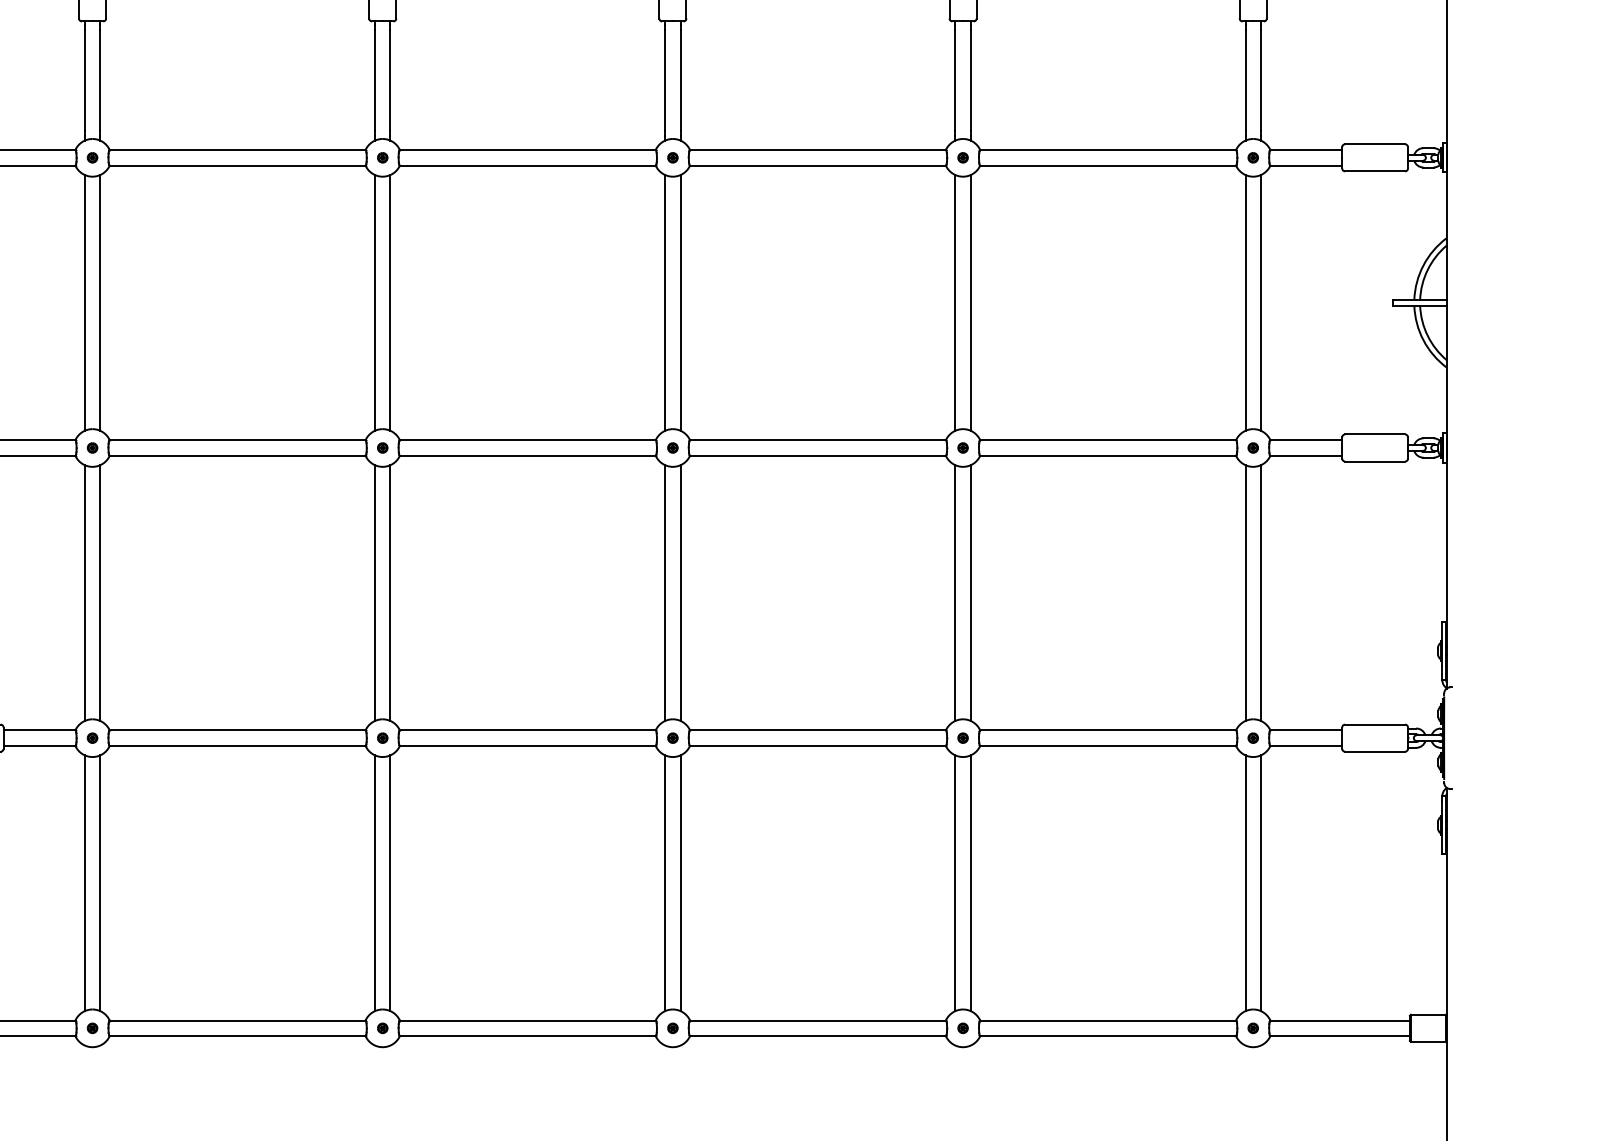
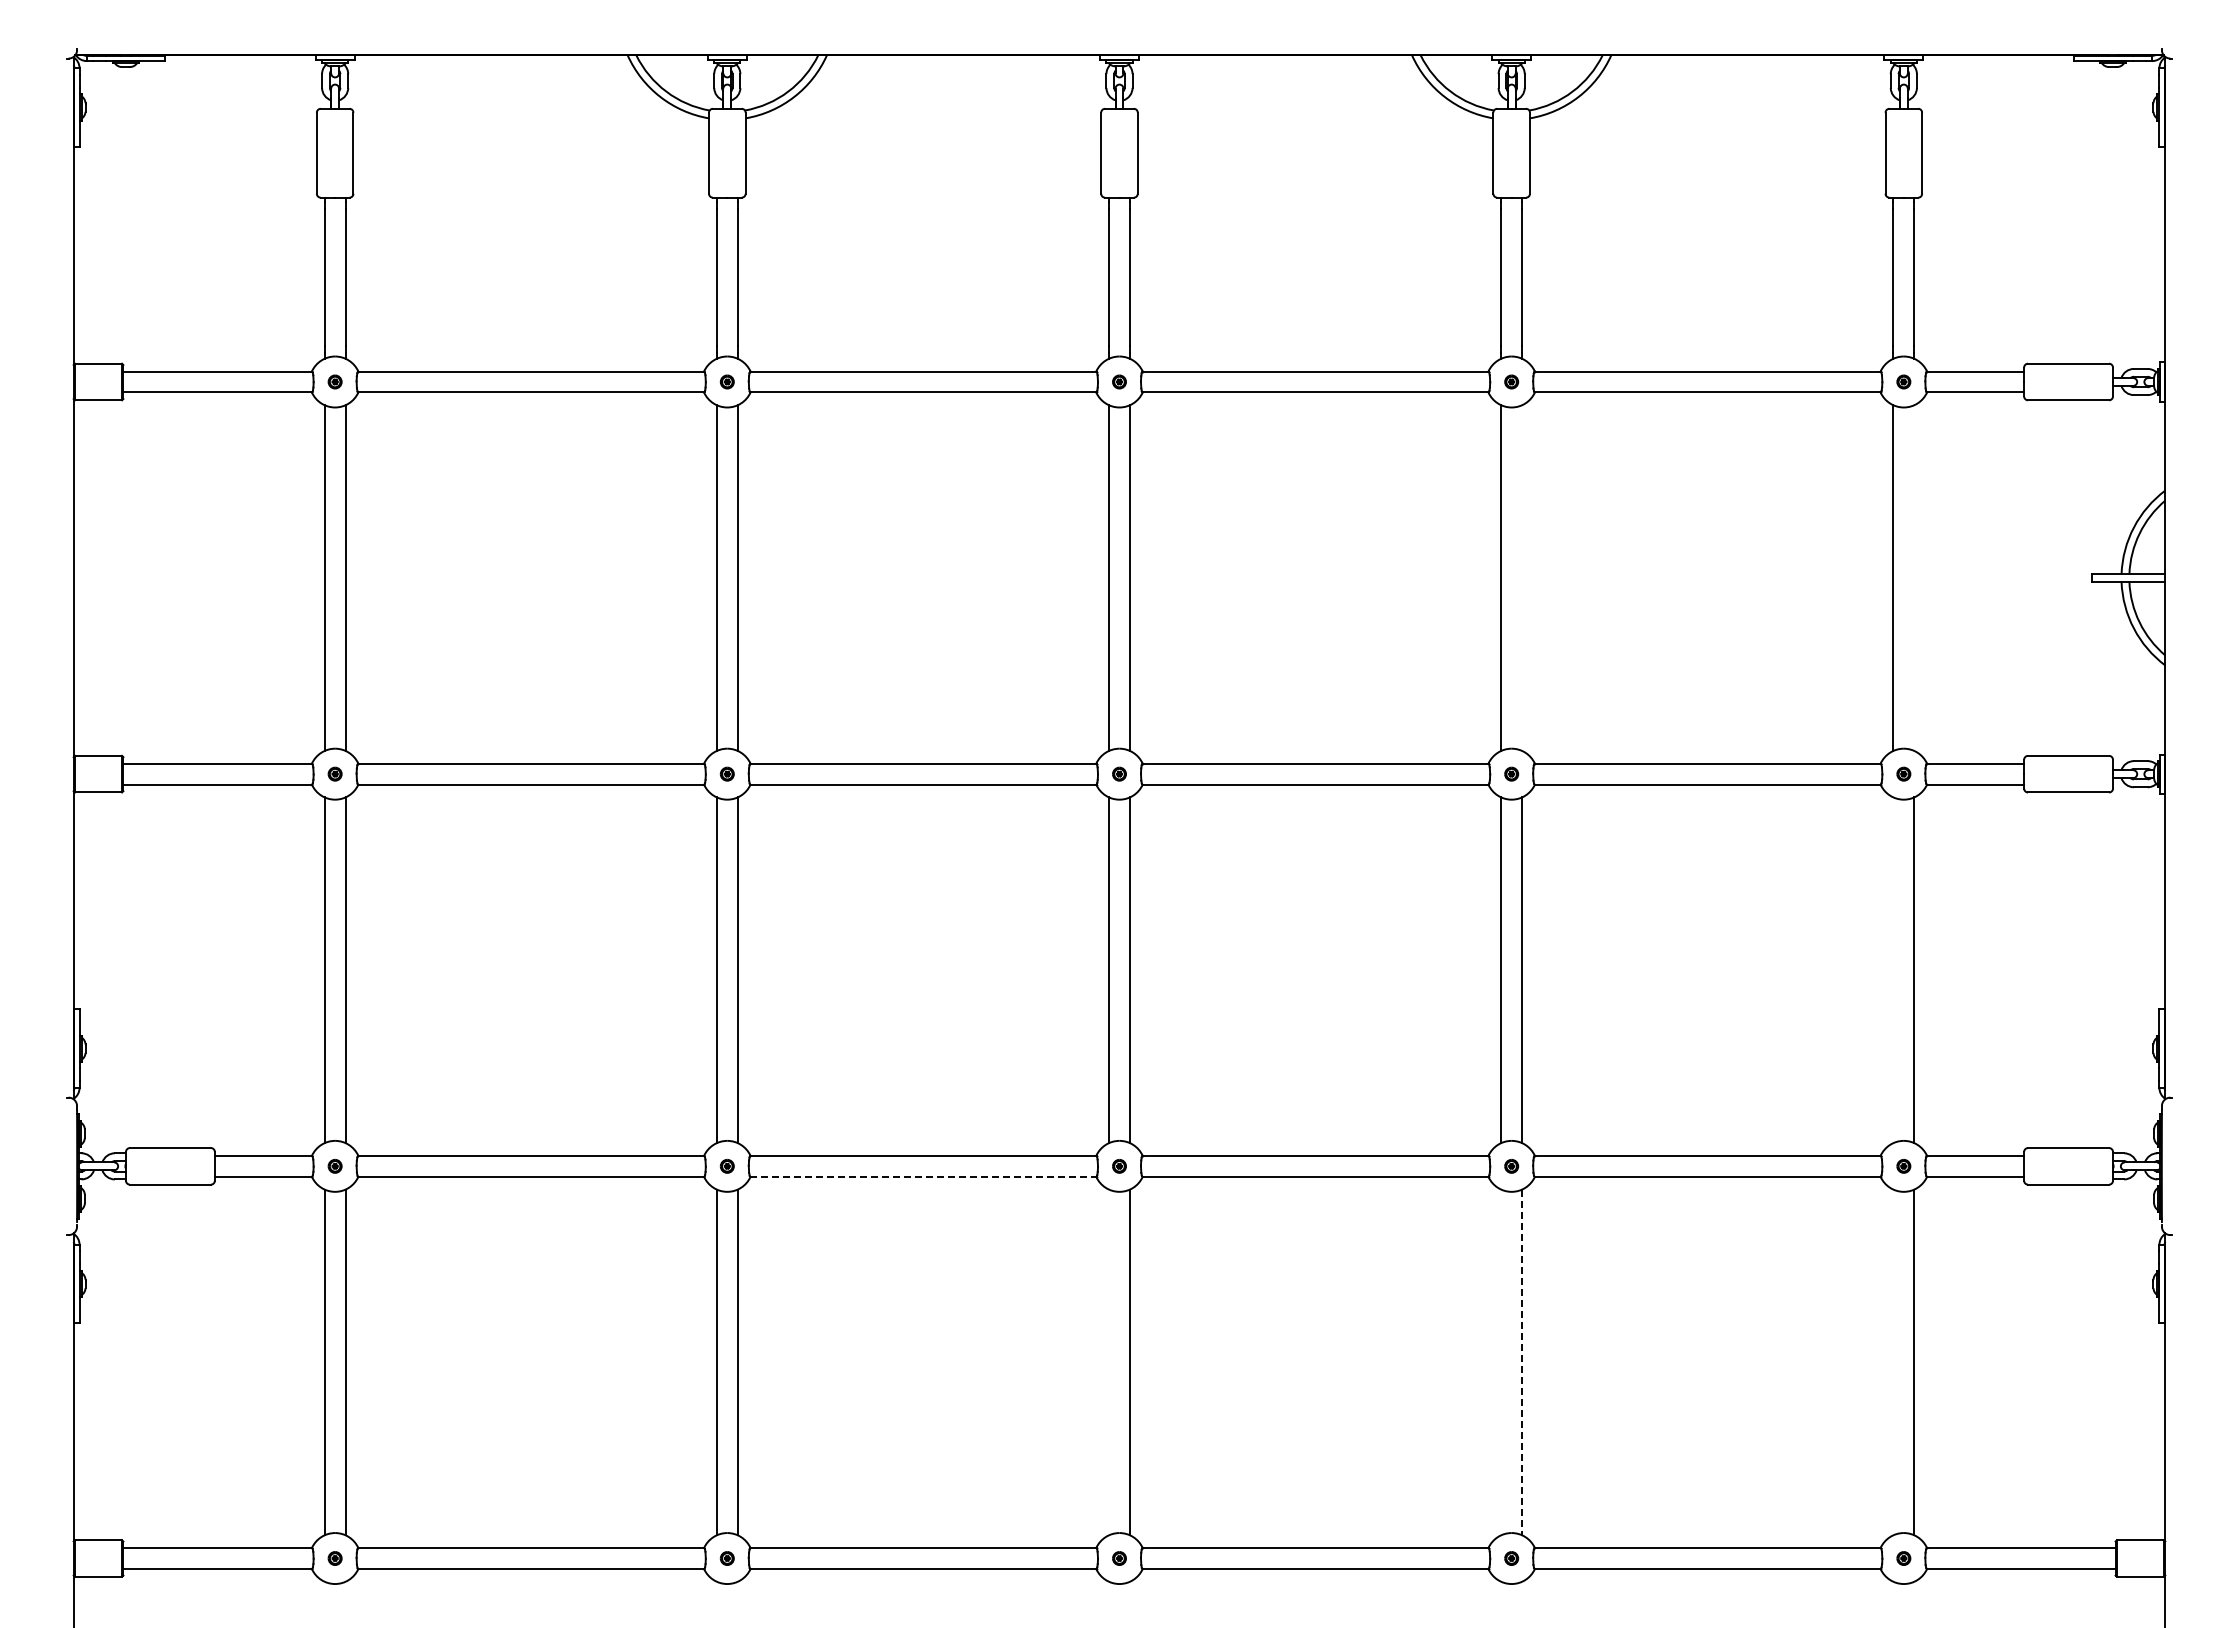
line: (971, 302) -> (1522, 577), removed
line: (1261, 302) -> (1914, 577), removed
line: (1245, 593) -> (1893, 970), removed
line: (527, 745) -> (923, 1176), solid -> dashed
line: (665, 883) -> (1109, 1362), removed
line: (955, 883) -> (1501, 1362), removed
line: (971, 883) -> (1522, 1362), solid -> dashed
line: (1245, 883) -> (1893, 1362), removed

